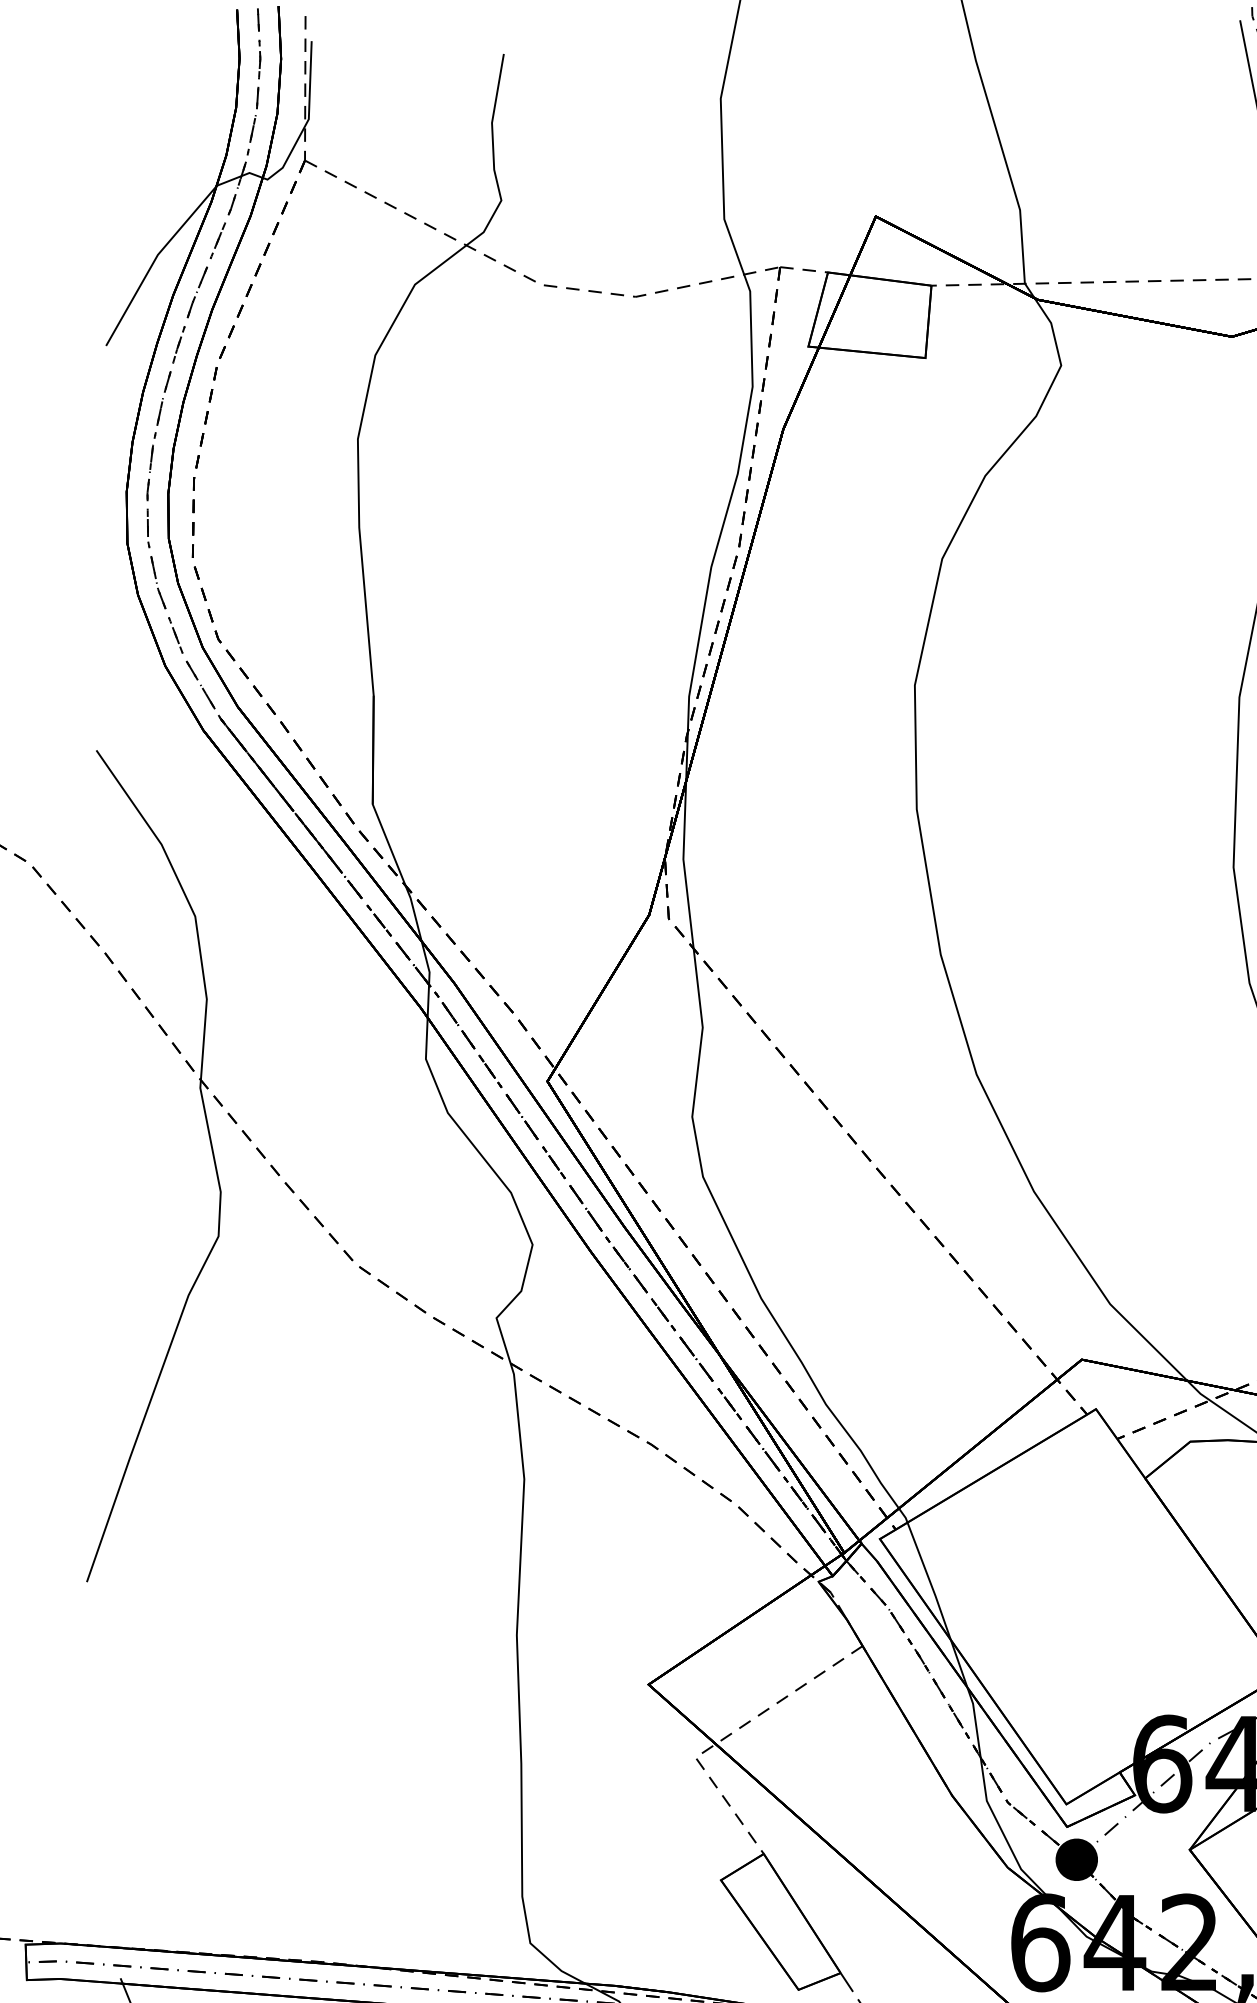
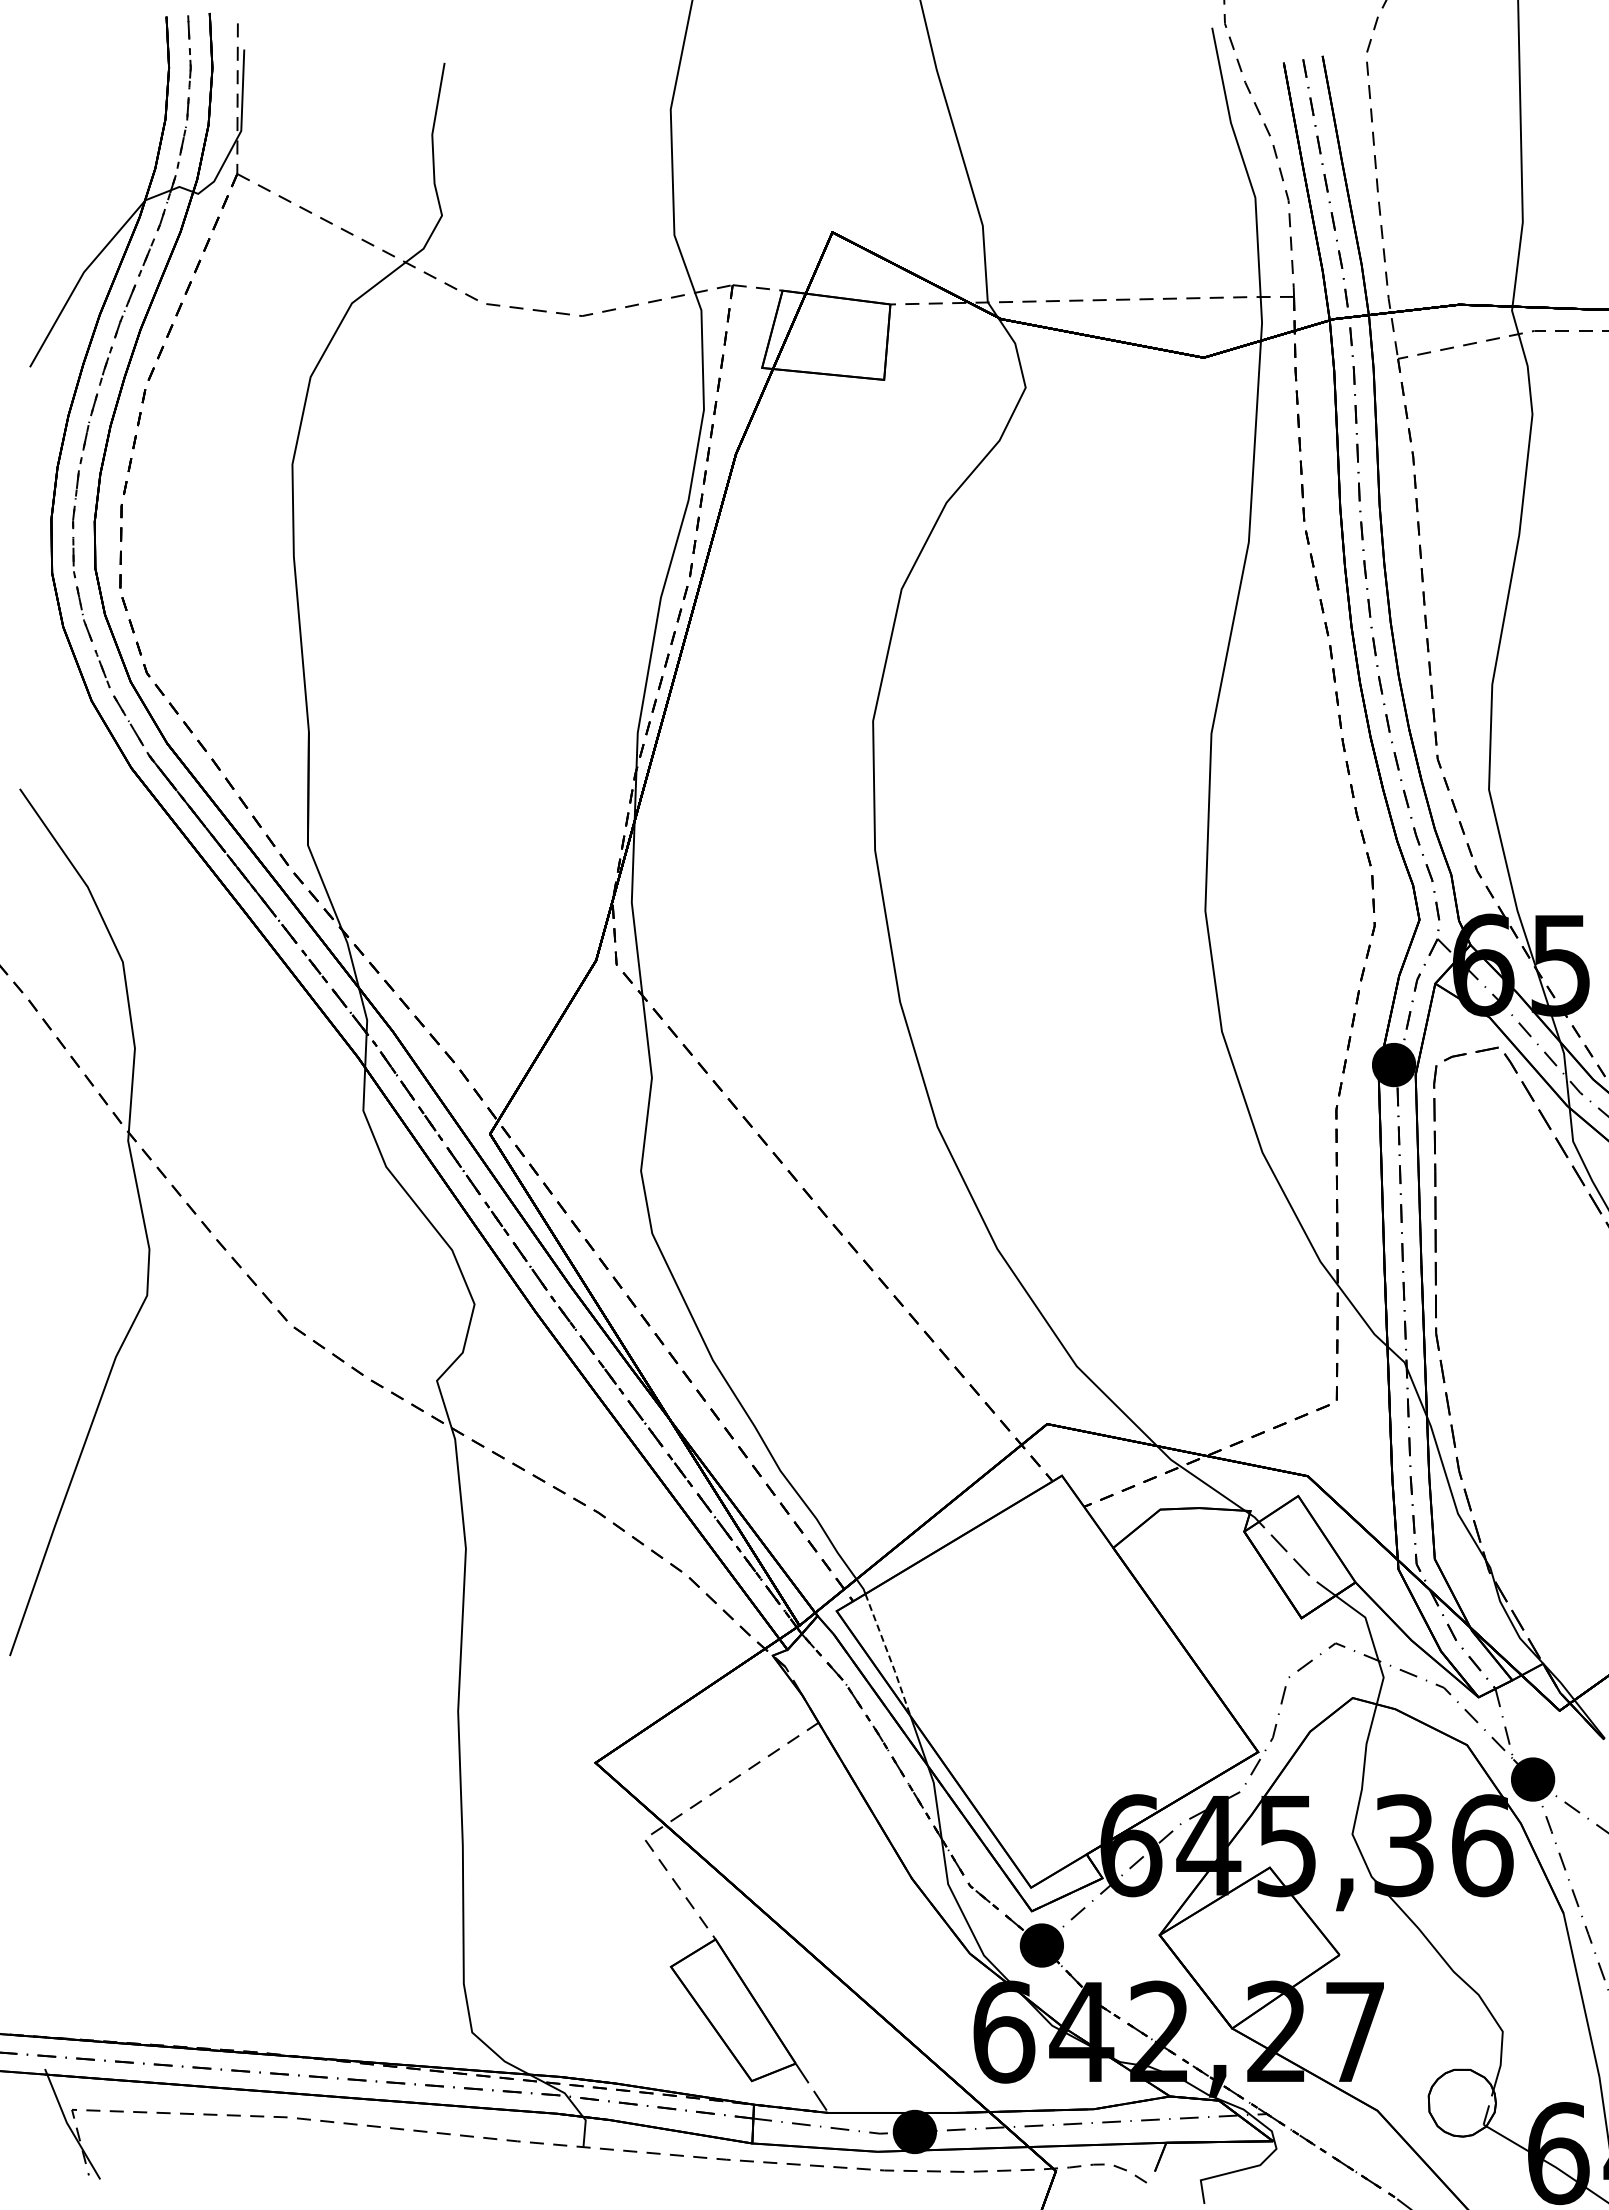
line: (930, 1581) -> (889, 1655), solid -> dashed

